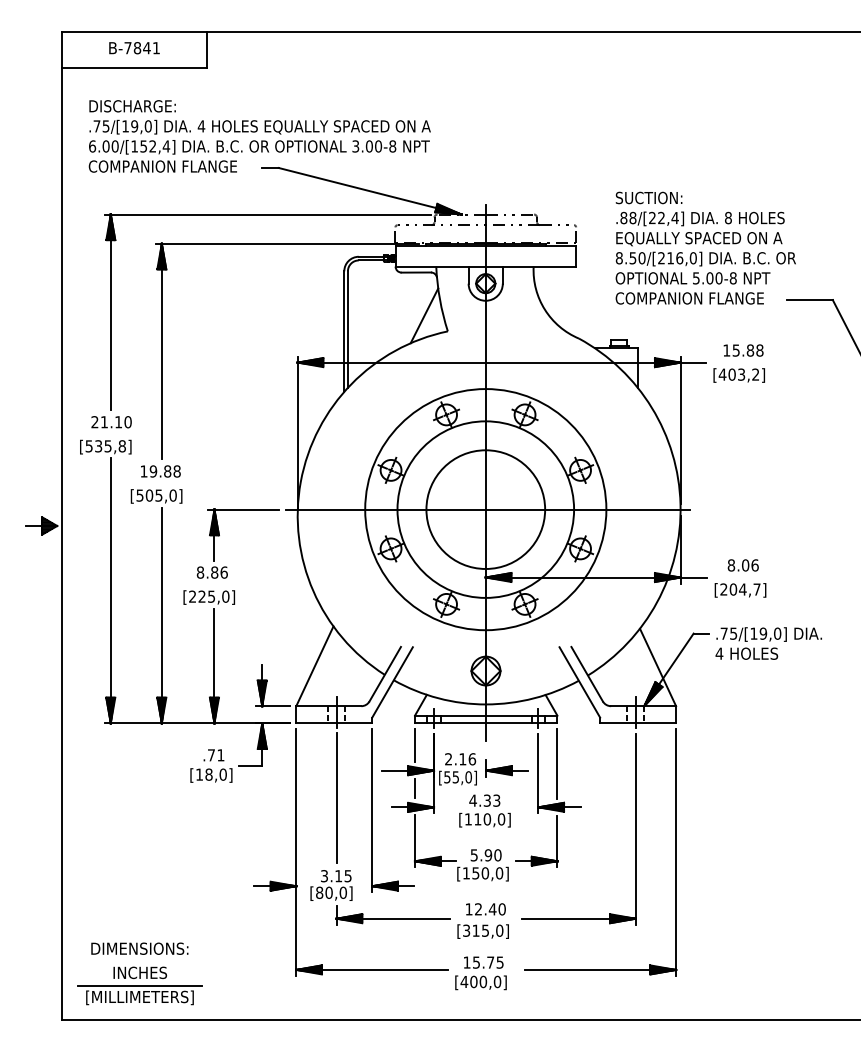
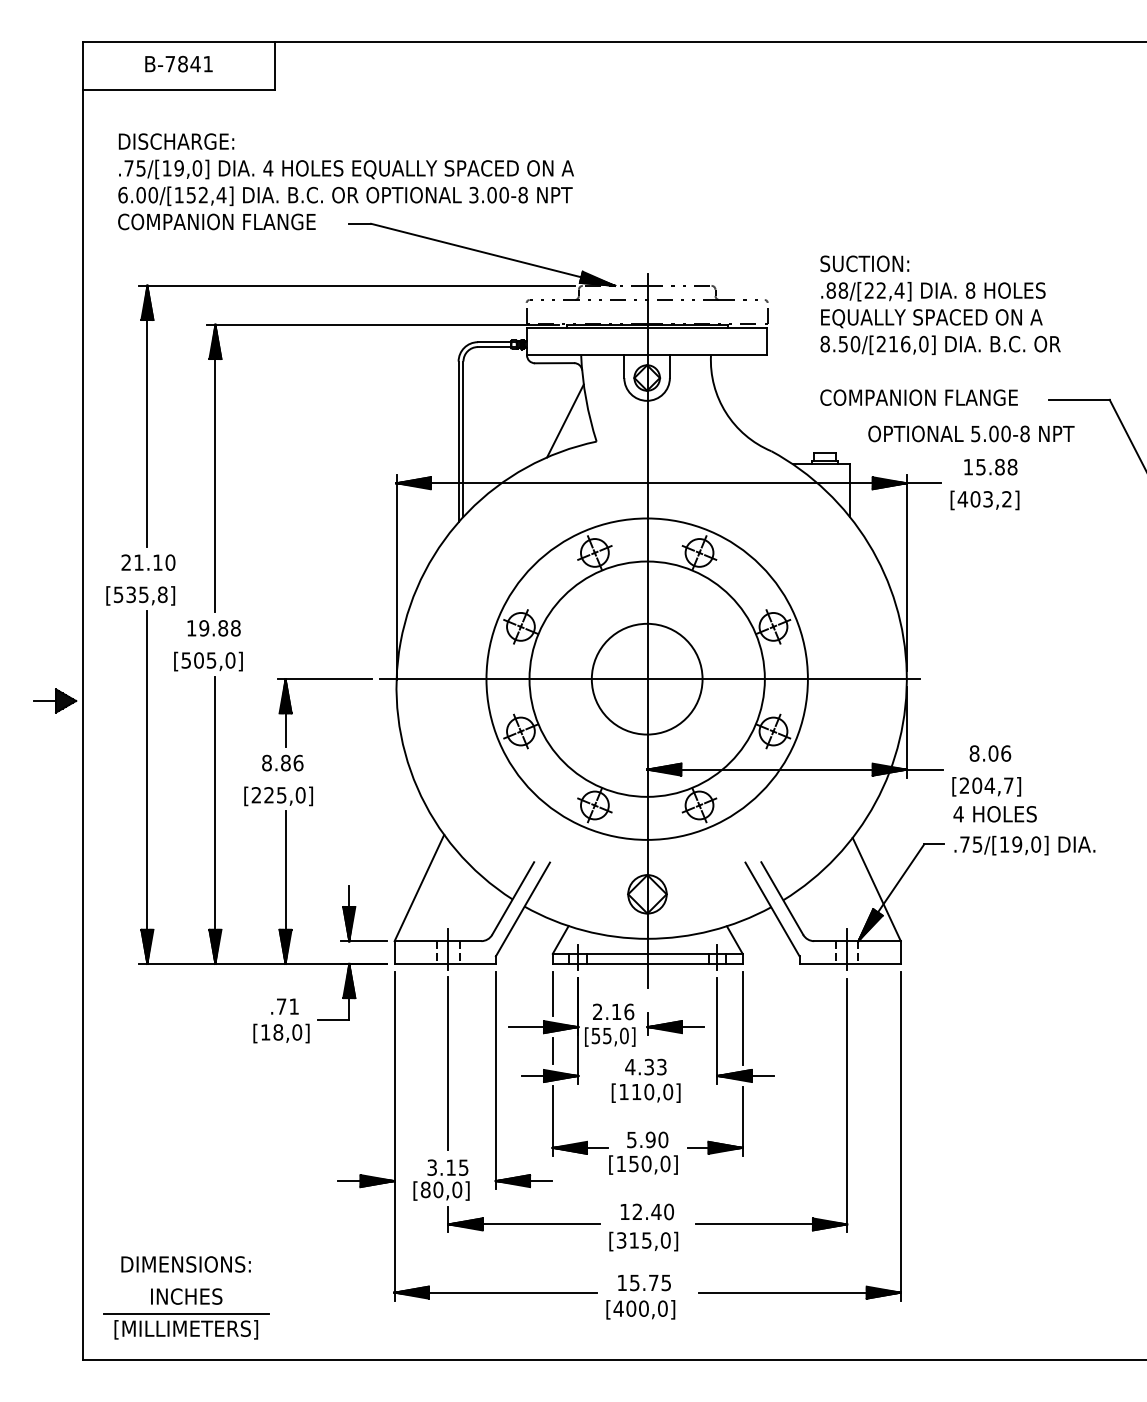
text: (693, 278) -> (971, 433), moved
circle: (486, 509) -> (647, 679), size x0.7
text: (746, 653) -> (994, 814), moved

